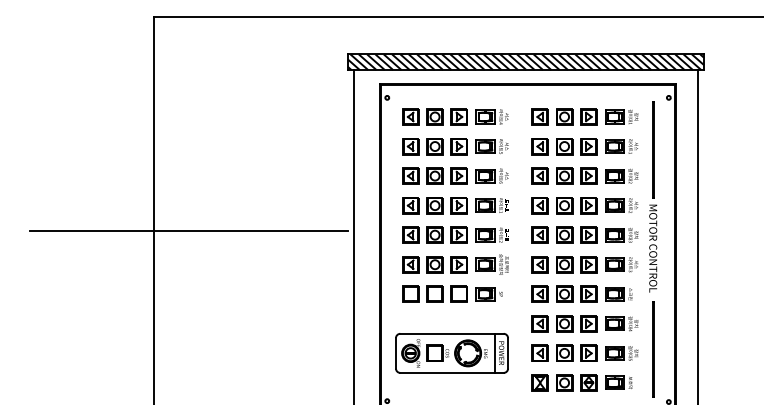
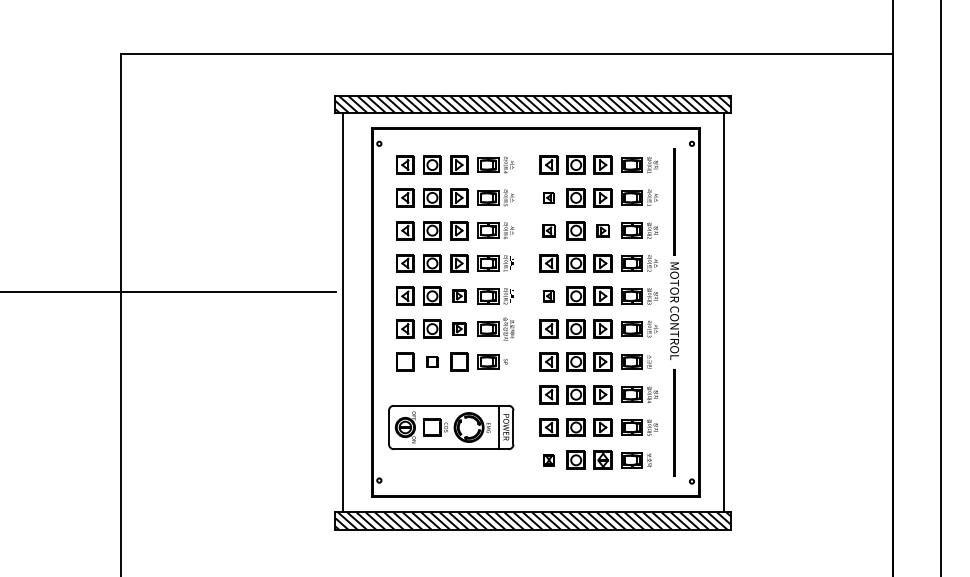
part: (539, 146) -> (548, 197), size x0.6
part: (539, 175) -> (548, 230), size x0.7
part: (588, 175) -> (602, 230), size x0.7
part: (459, 234) -> (459, 295), size x0.7
part: (539, 234) -> (548, 295), size x0.6
part: (459, 264) -> (459, 328), size x0.7
part: (435, 293) -> (432, 361), size x0.6
part: (539, 382) -> (548, 459), size x0.6

